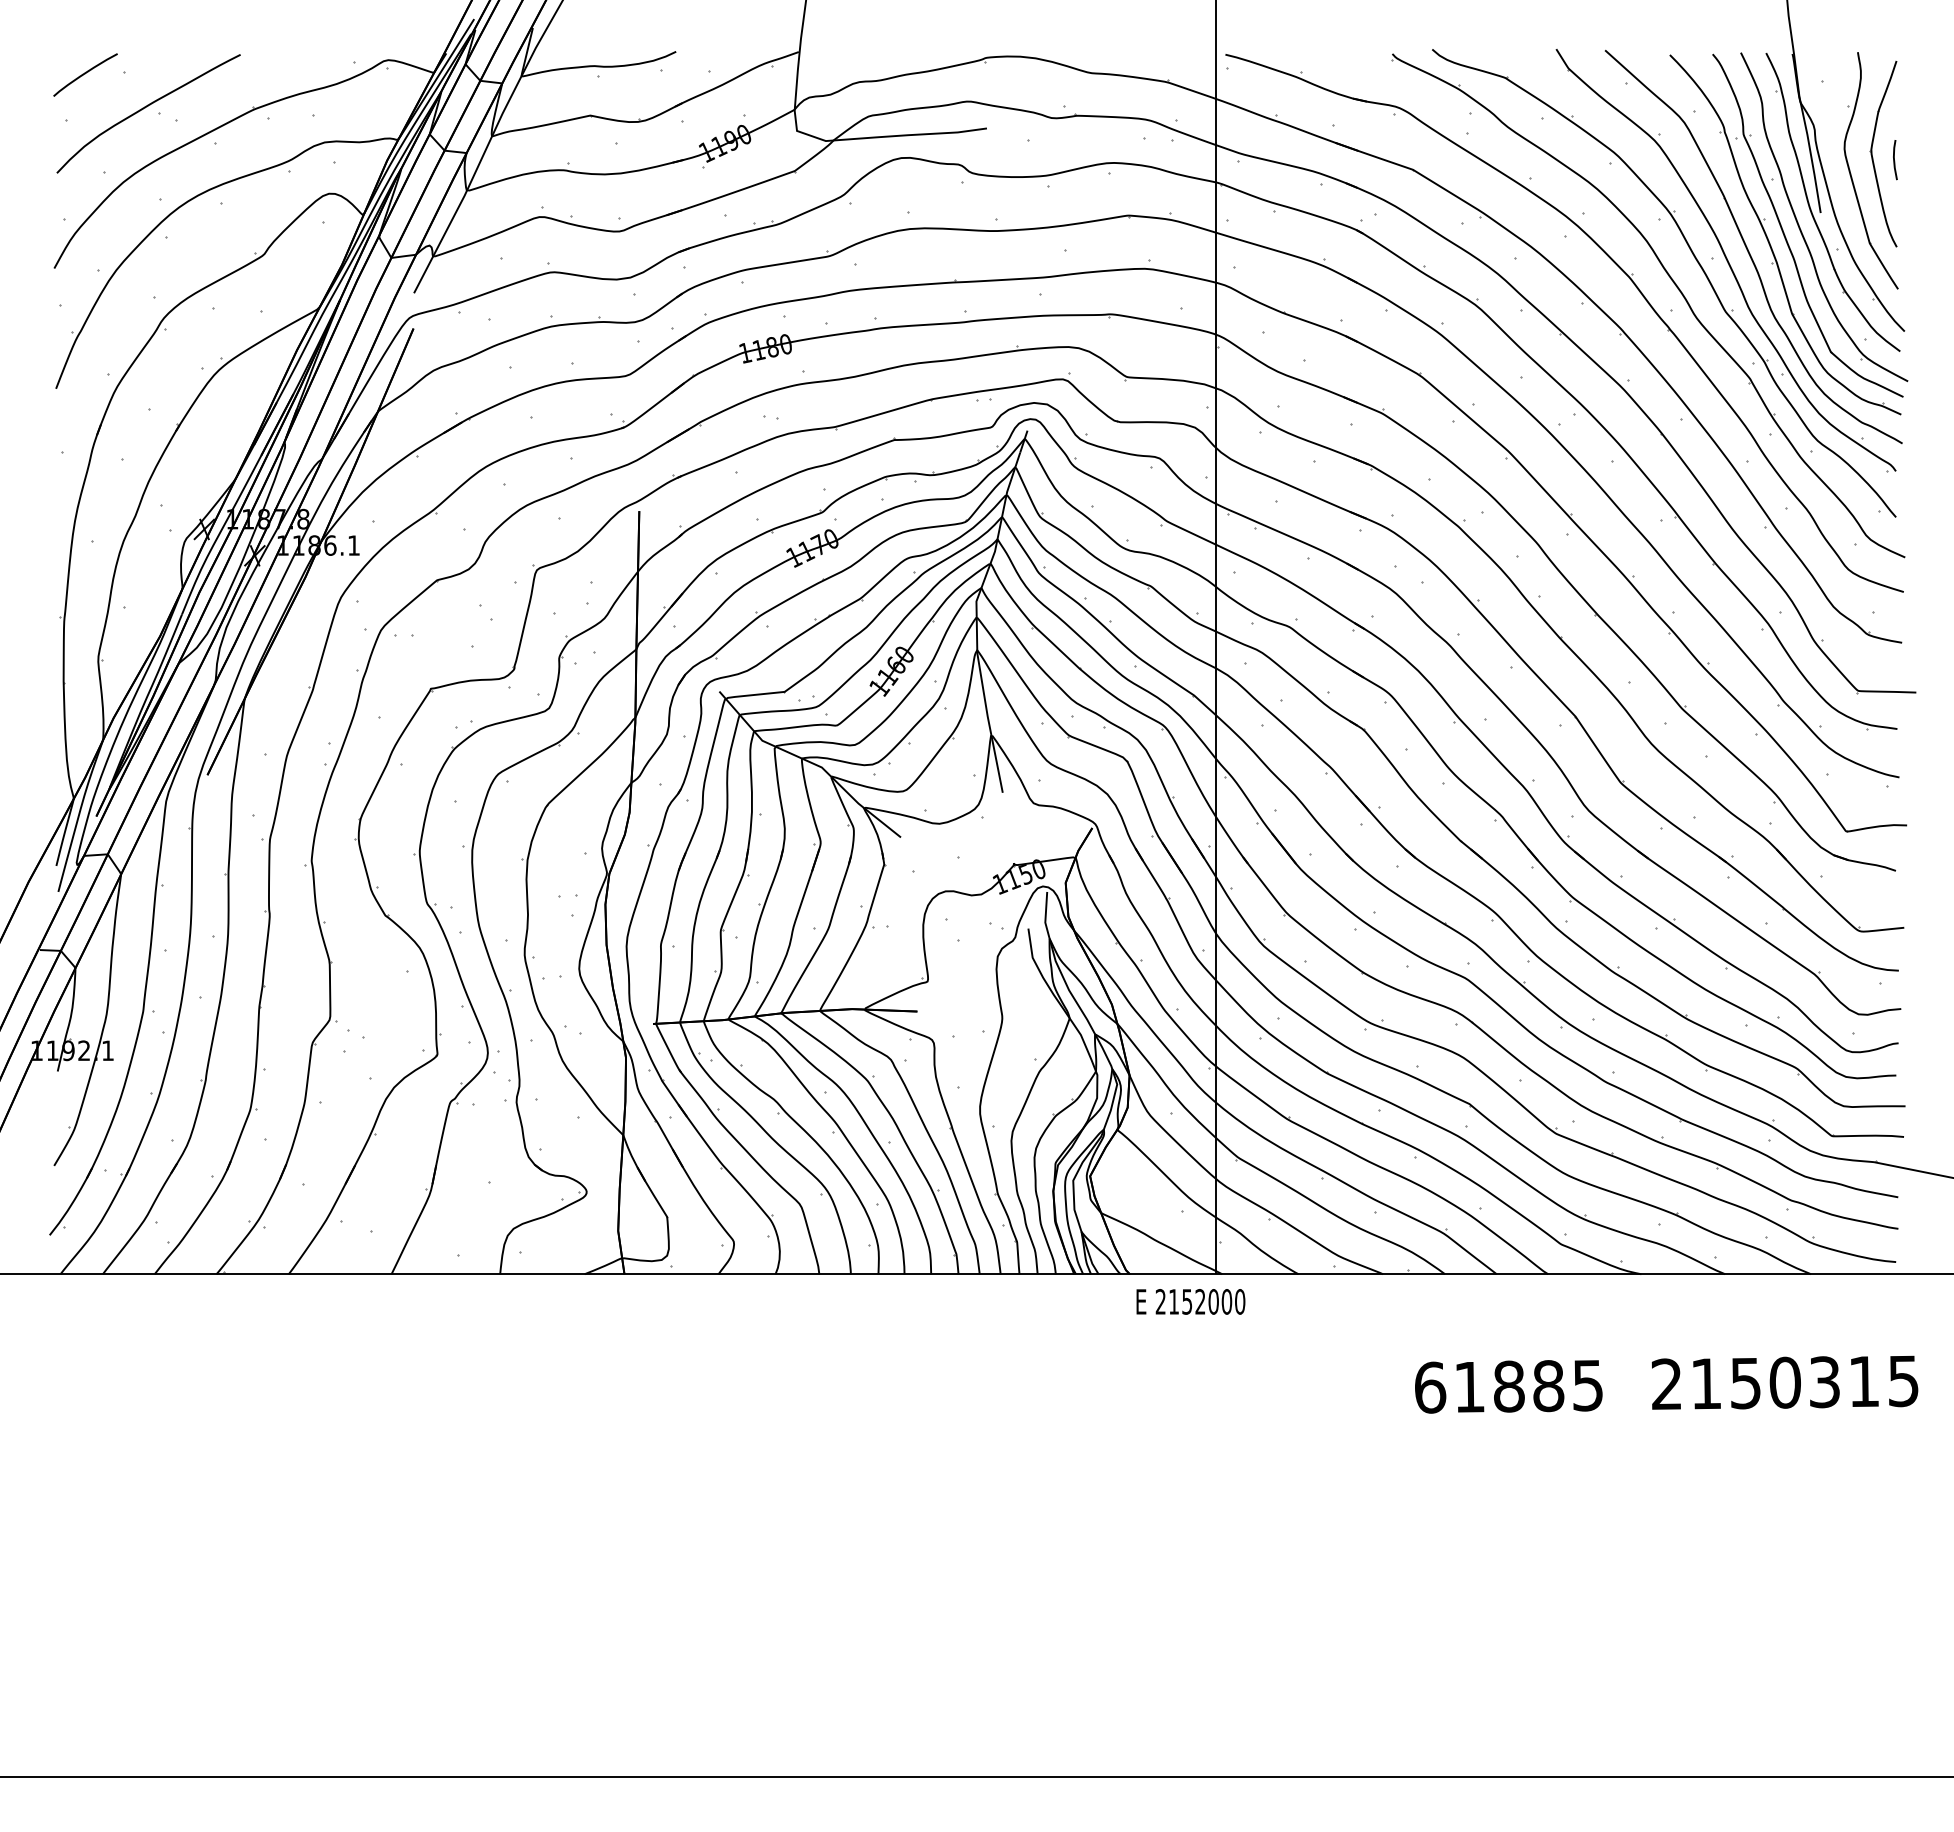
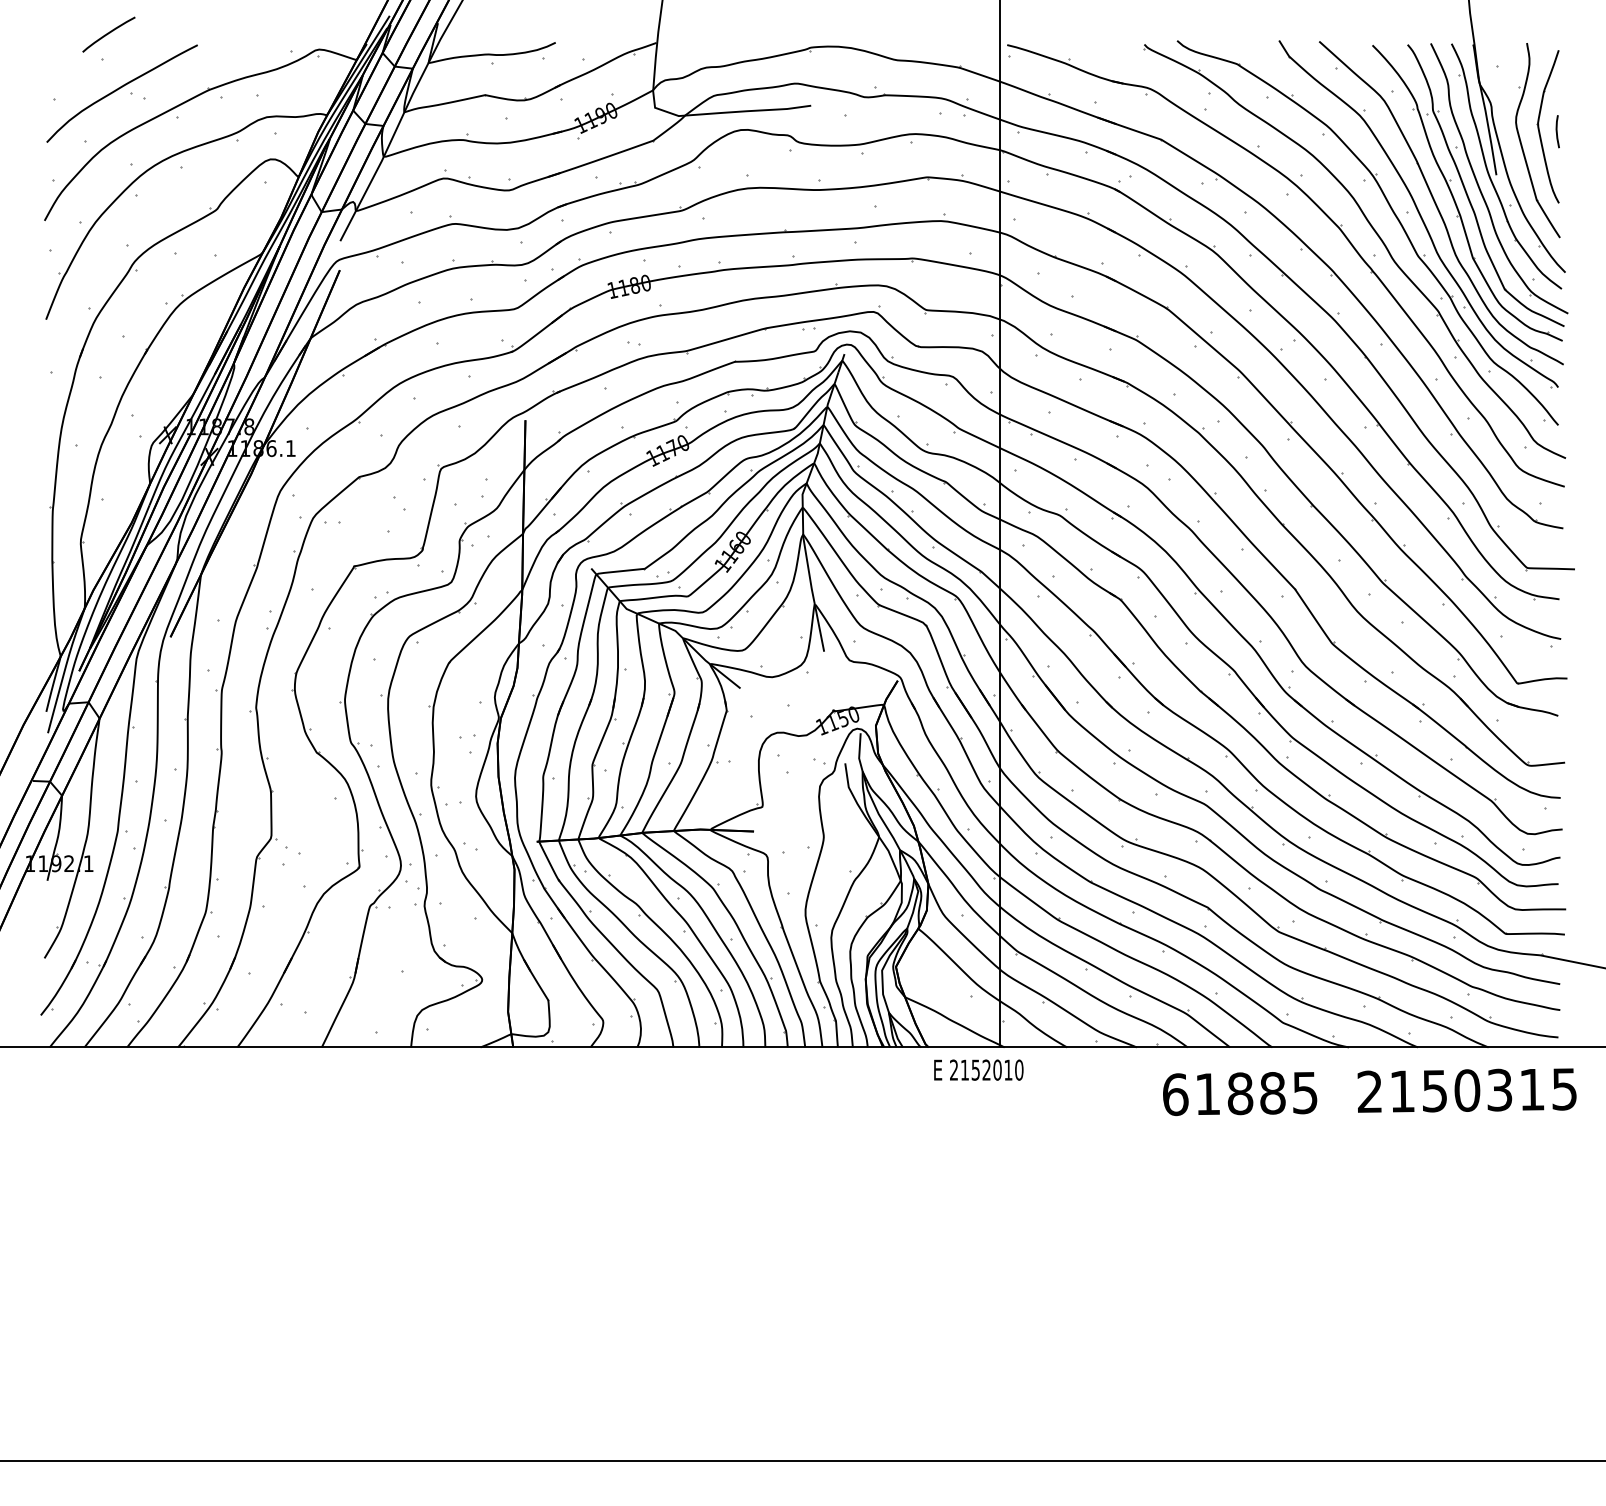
curve: (85, 74) -> (108, 34), moved
text: (1226, 1301) -> (1008, 1069), 2152000 -> 2152010
text: (1666, 1384) -> (1369, 1092), moved

